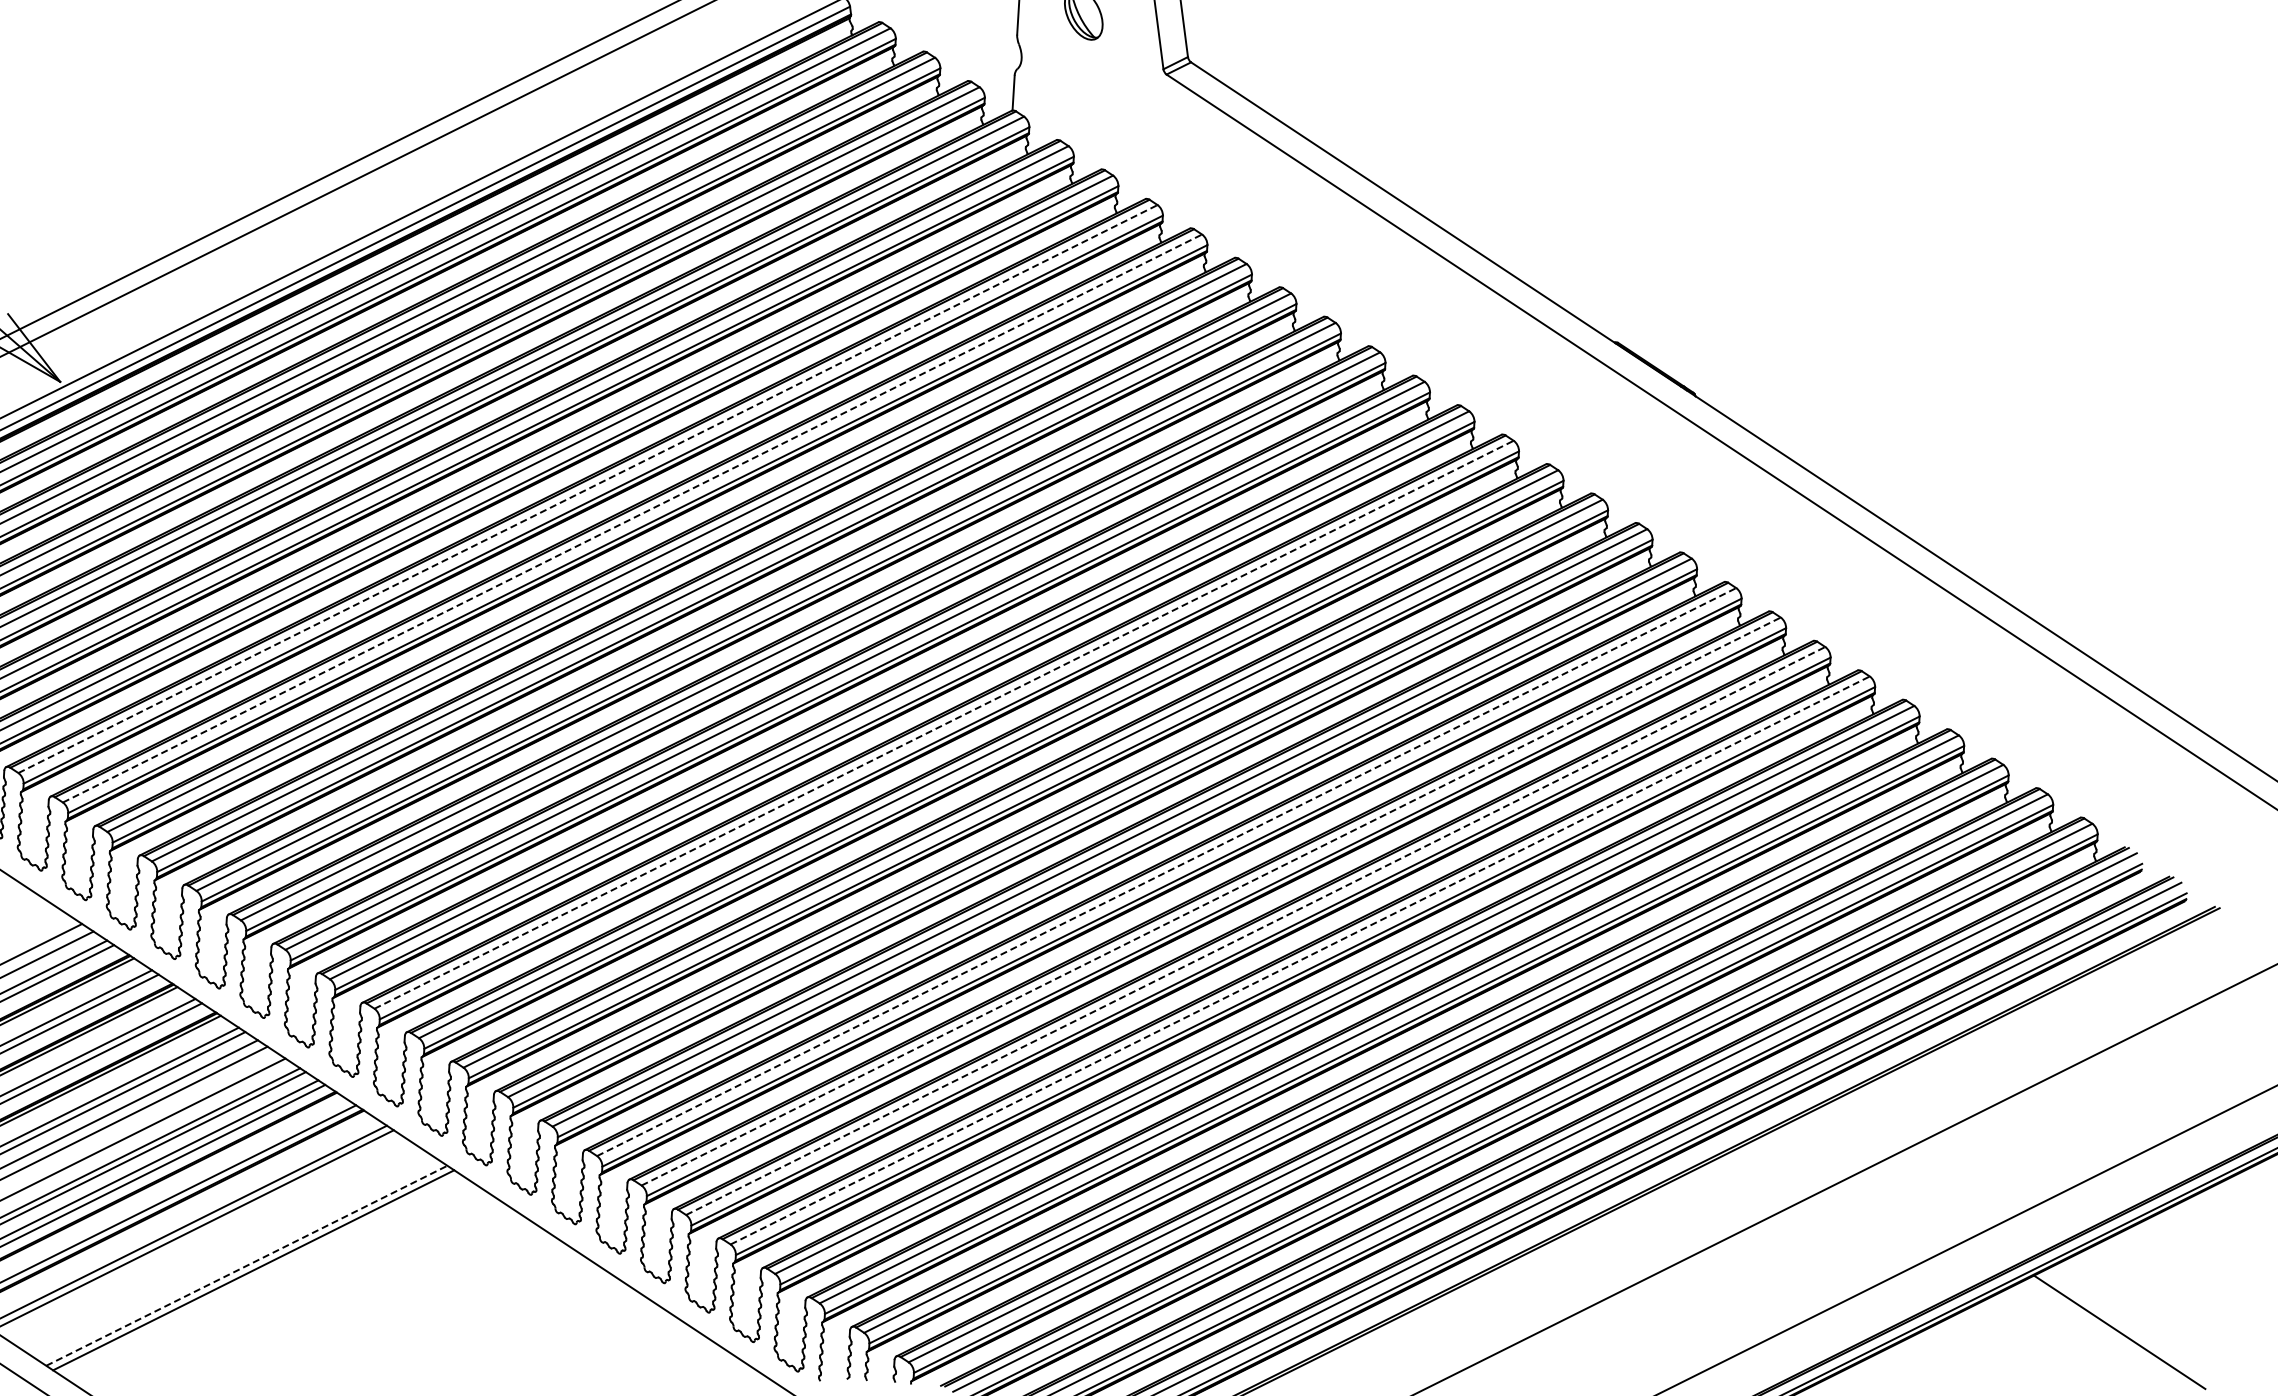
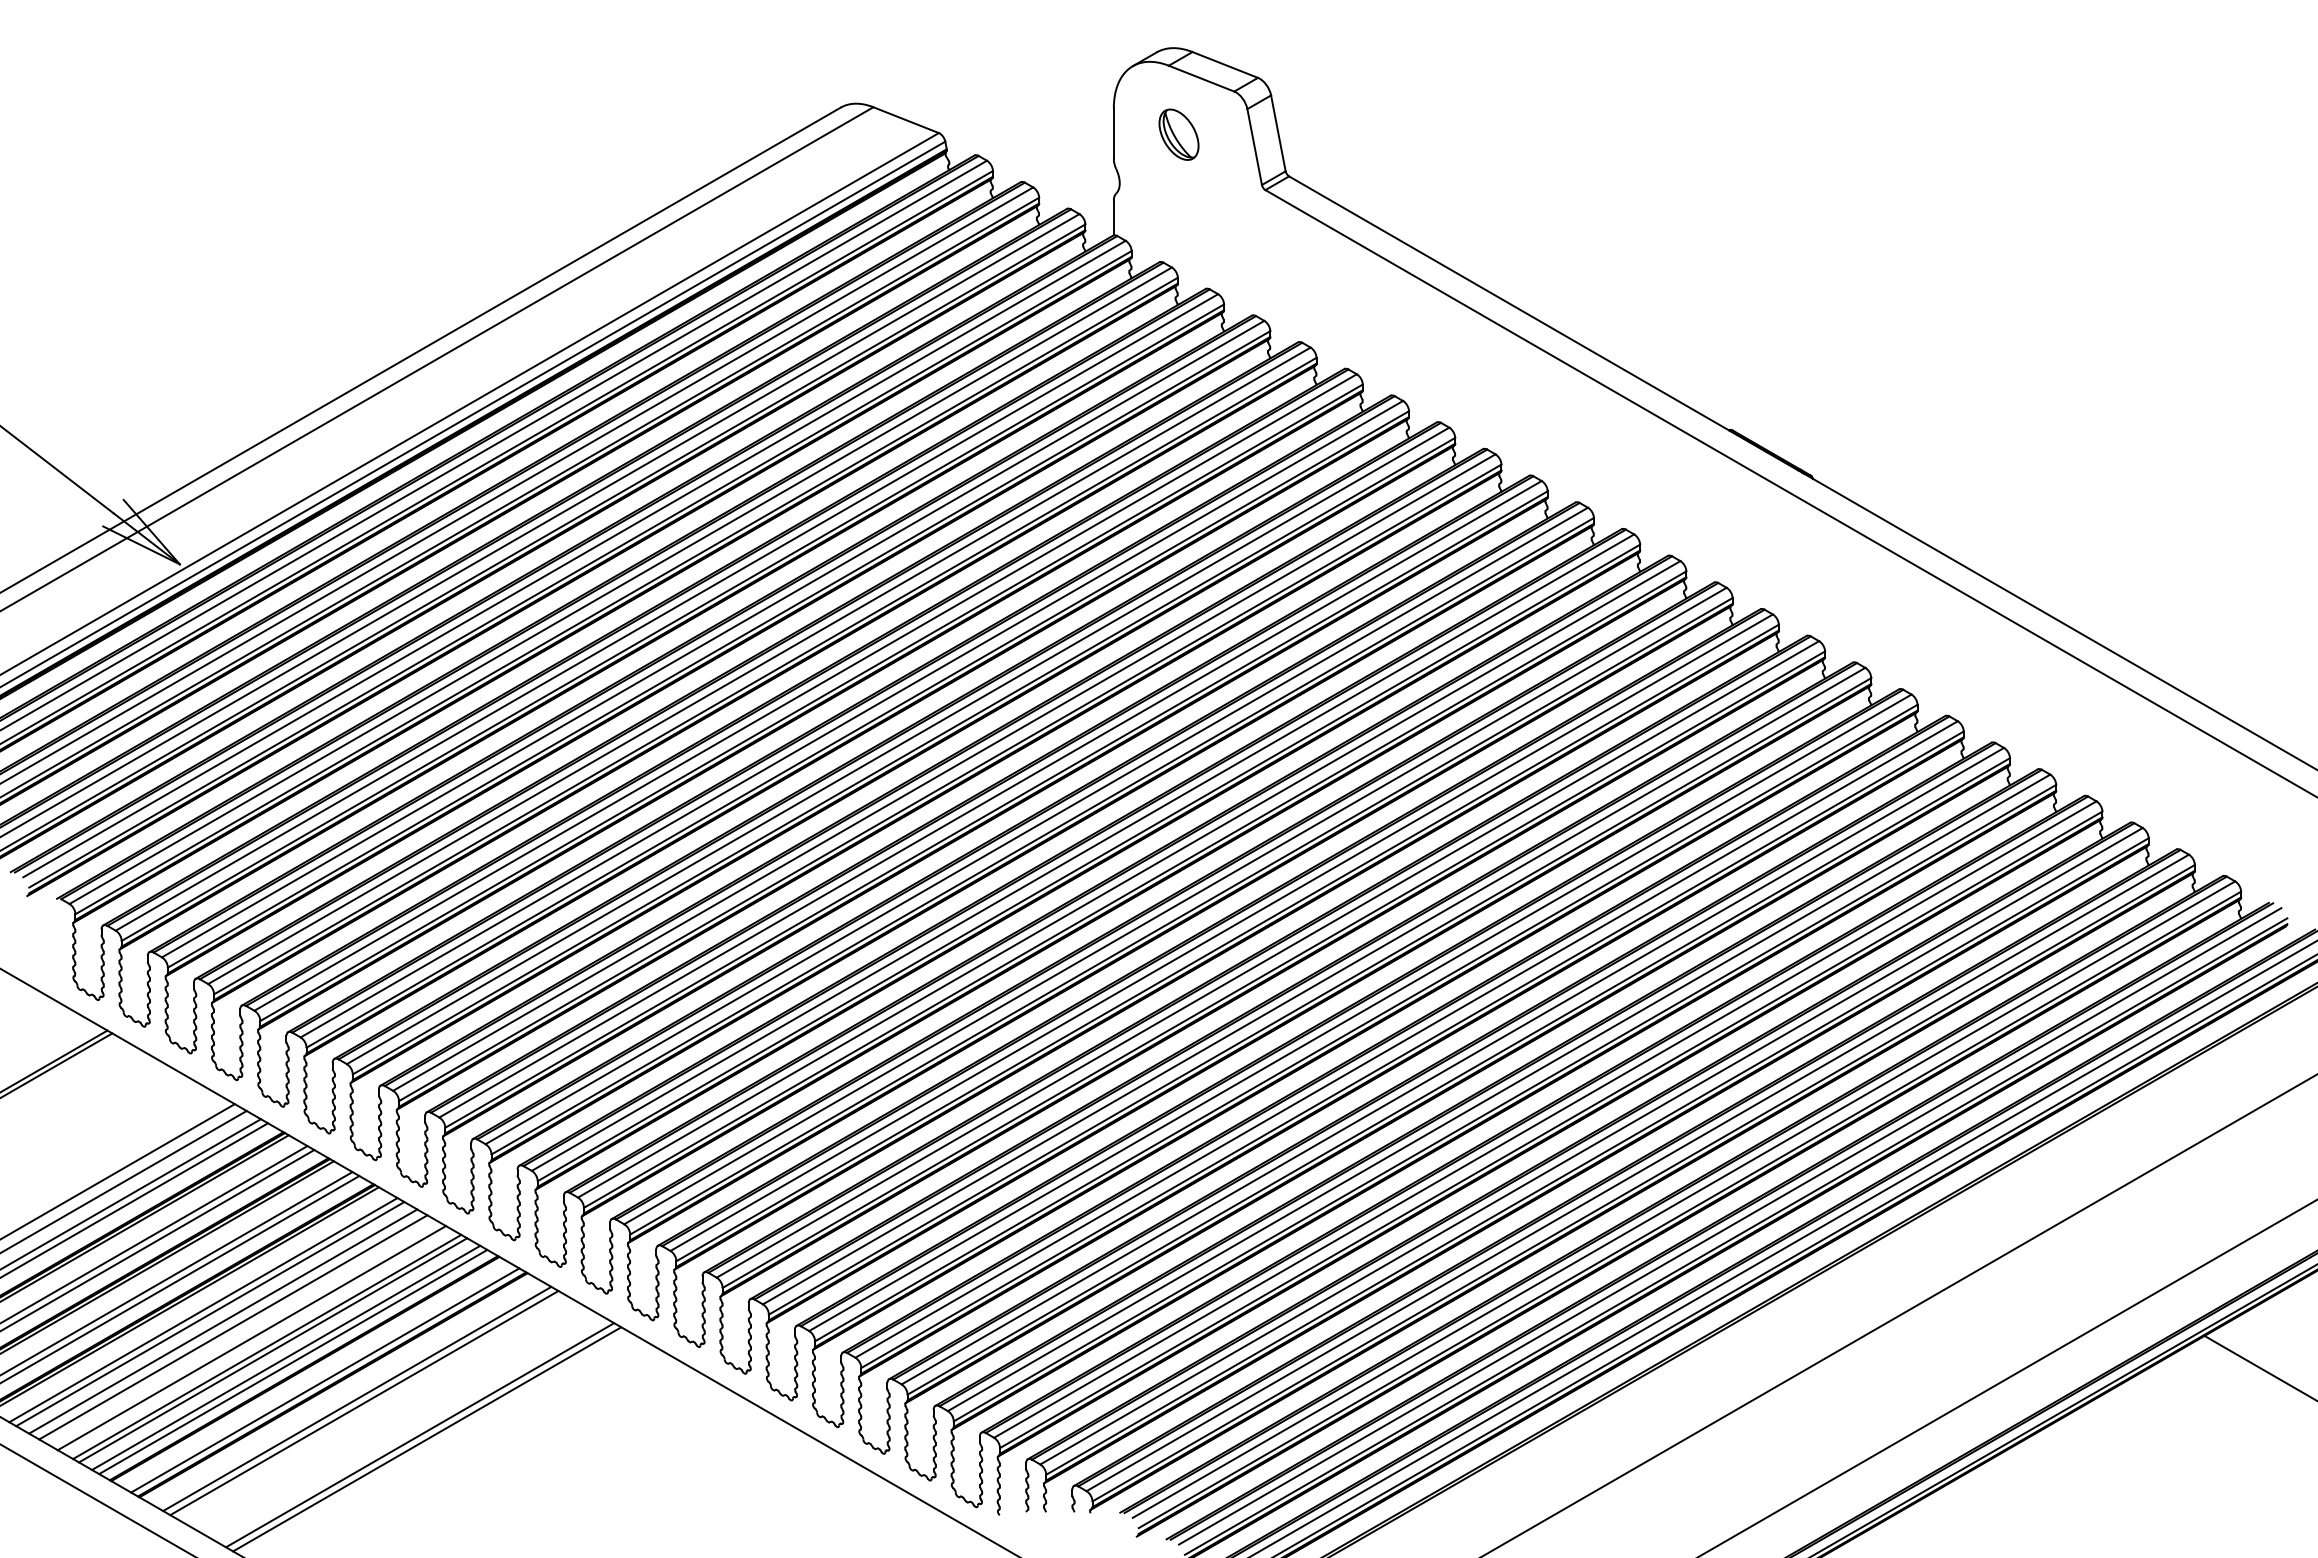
line: (588, 488) -> (713, 638), dashed -> solid
line: (632, 518) -> (759, 665), dashed -> solid
line: (944, 724) -> (1083, 852), dashed -> solid
line: (1167, 871) -> (1314, 985), dashed -> solid
line: (1211, 901) -> (1360, 1012), dashed -> solid
line: (1256, 931) -> (1407, 1039), dashed -> solid
line: (1300, 959) -> (1453, 1065), dashed -> solid
line: (247, 1265) -> (420, 1434), dashed -> solid

